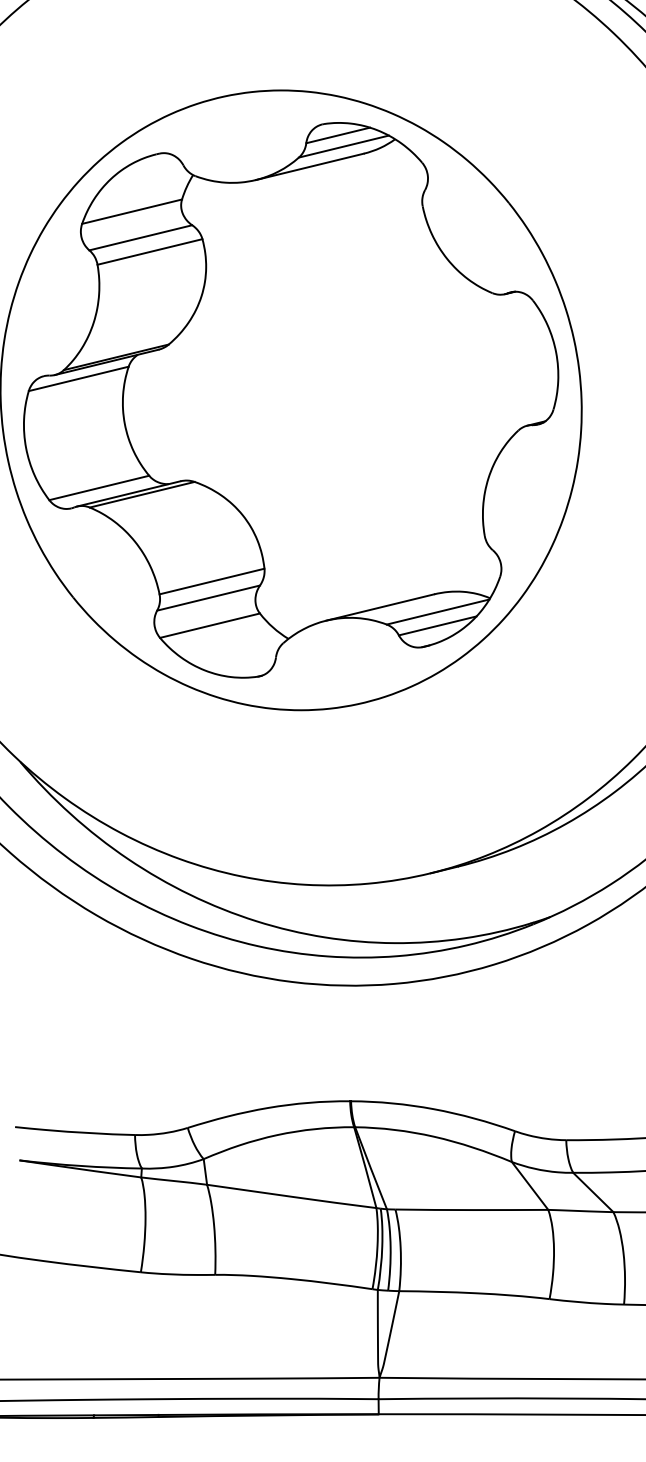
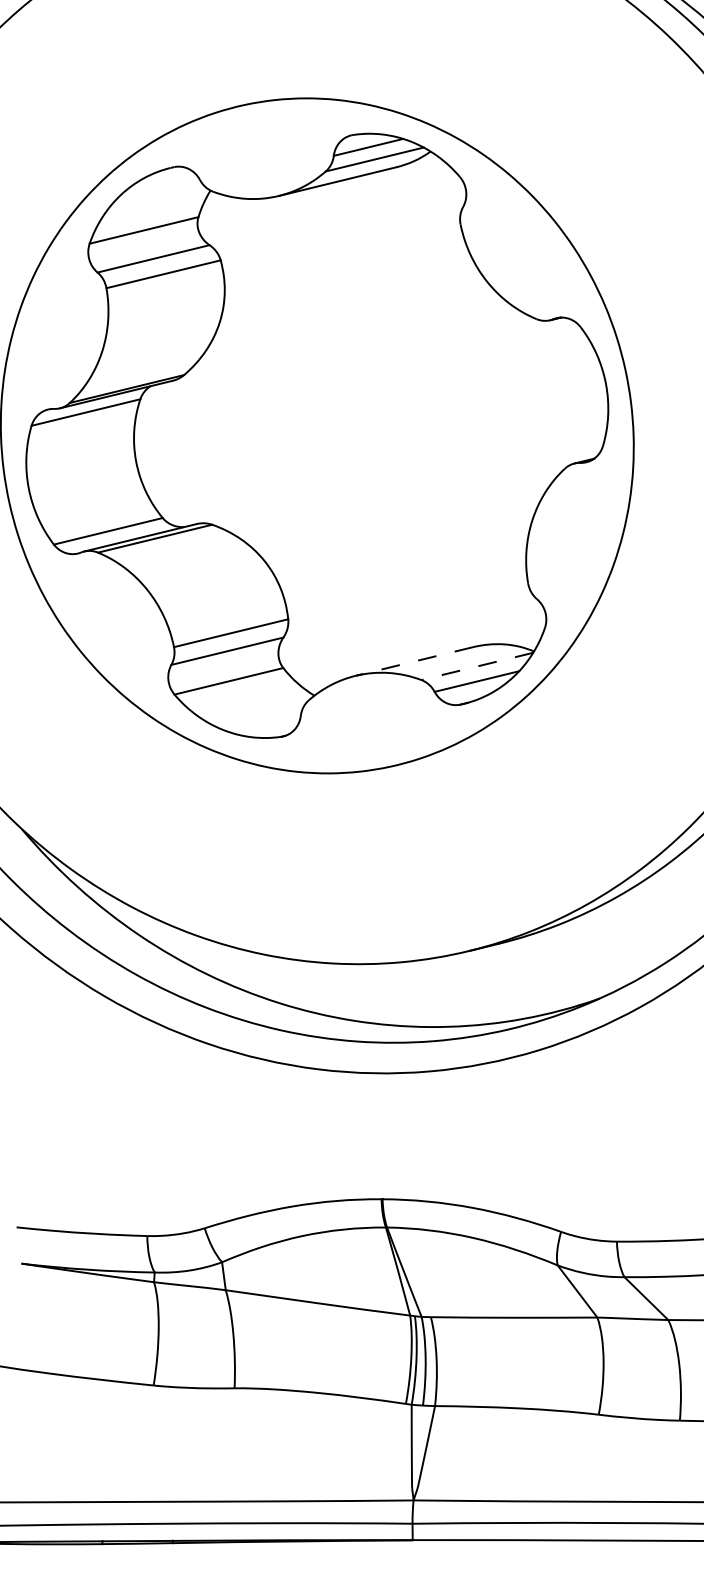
line: (379, 607) -> (413, 661), solid -> dashed
line: (438, 612) -> (477, 666), solid -> dashed

